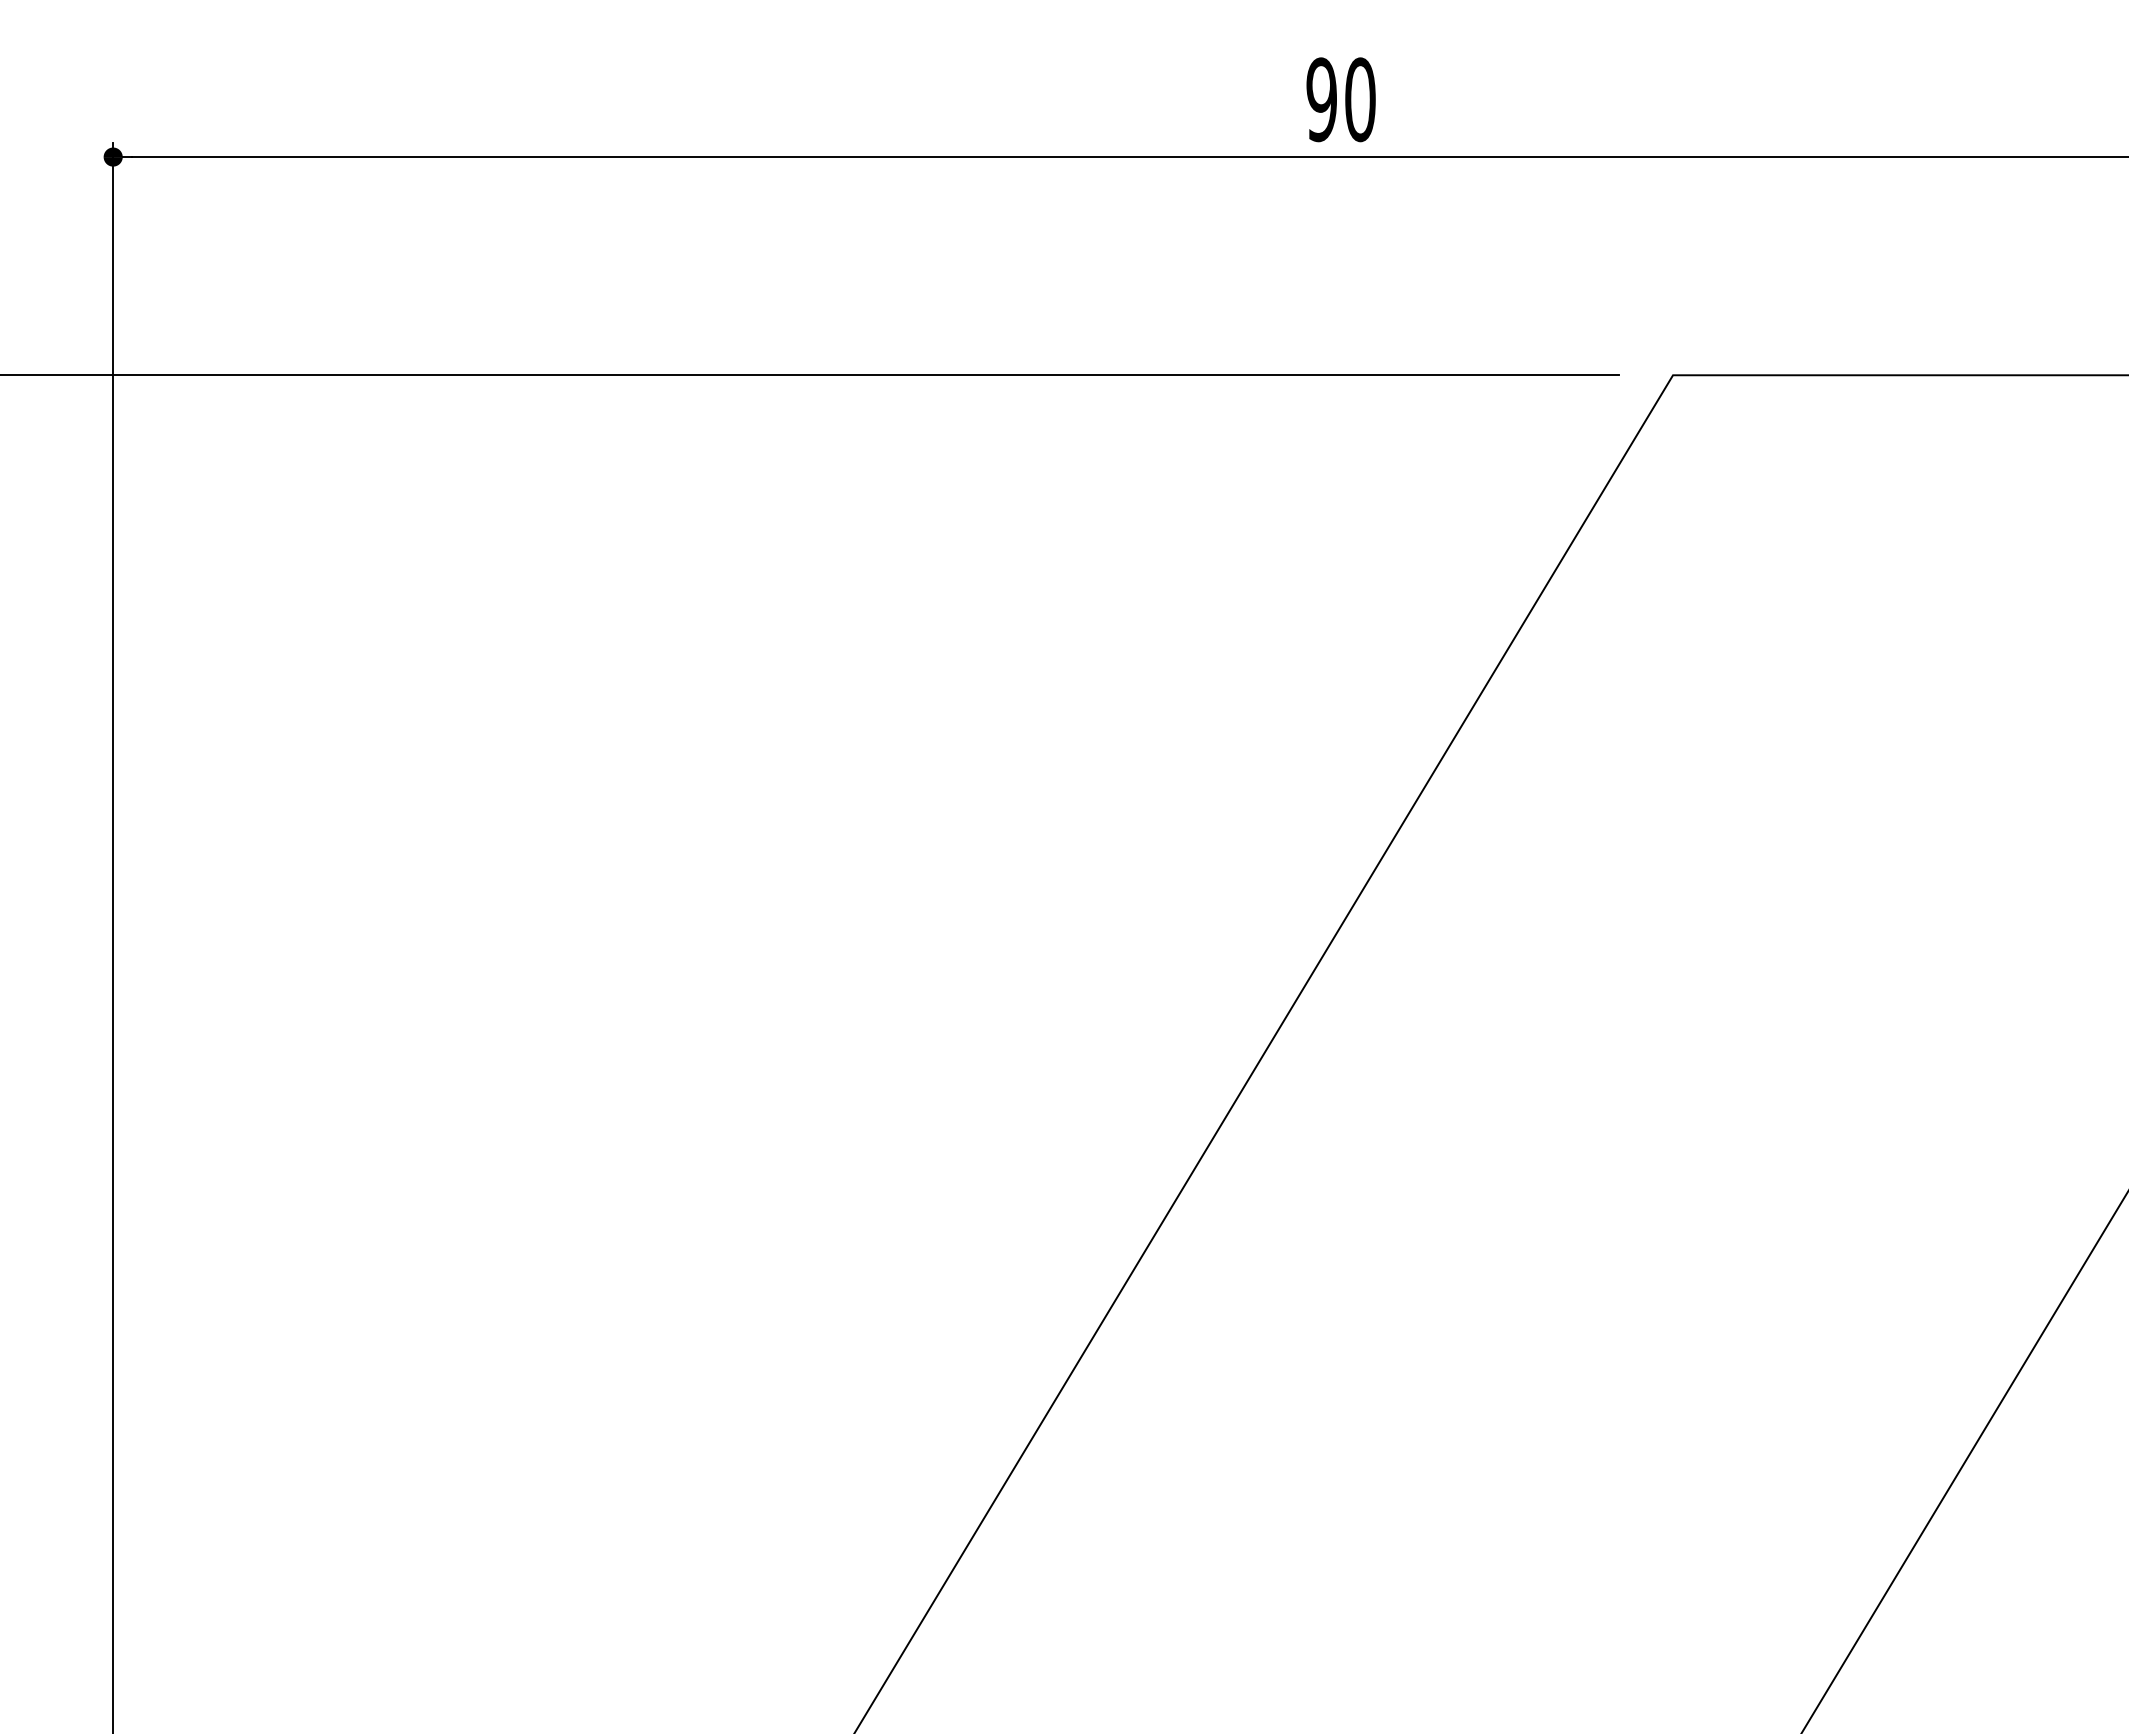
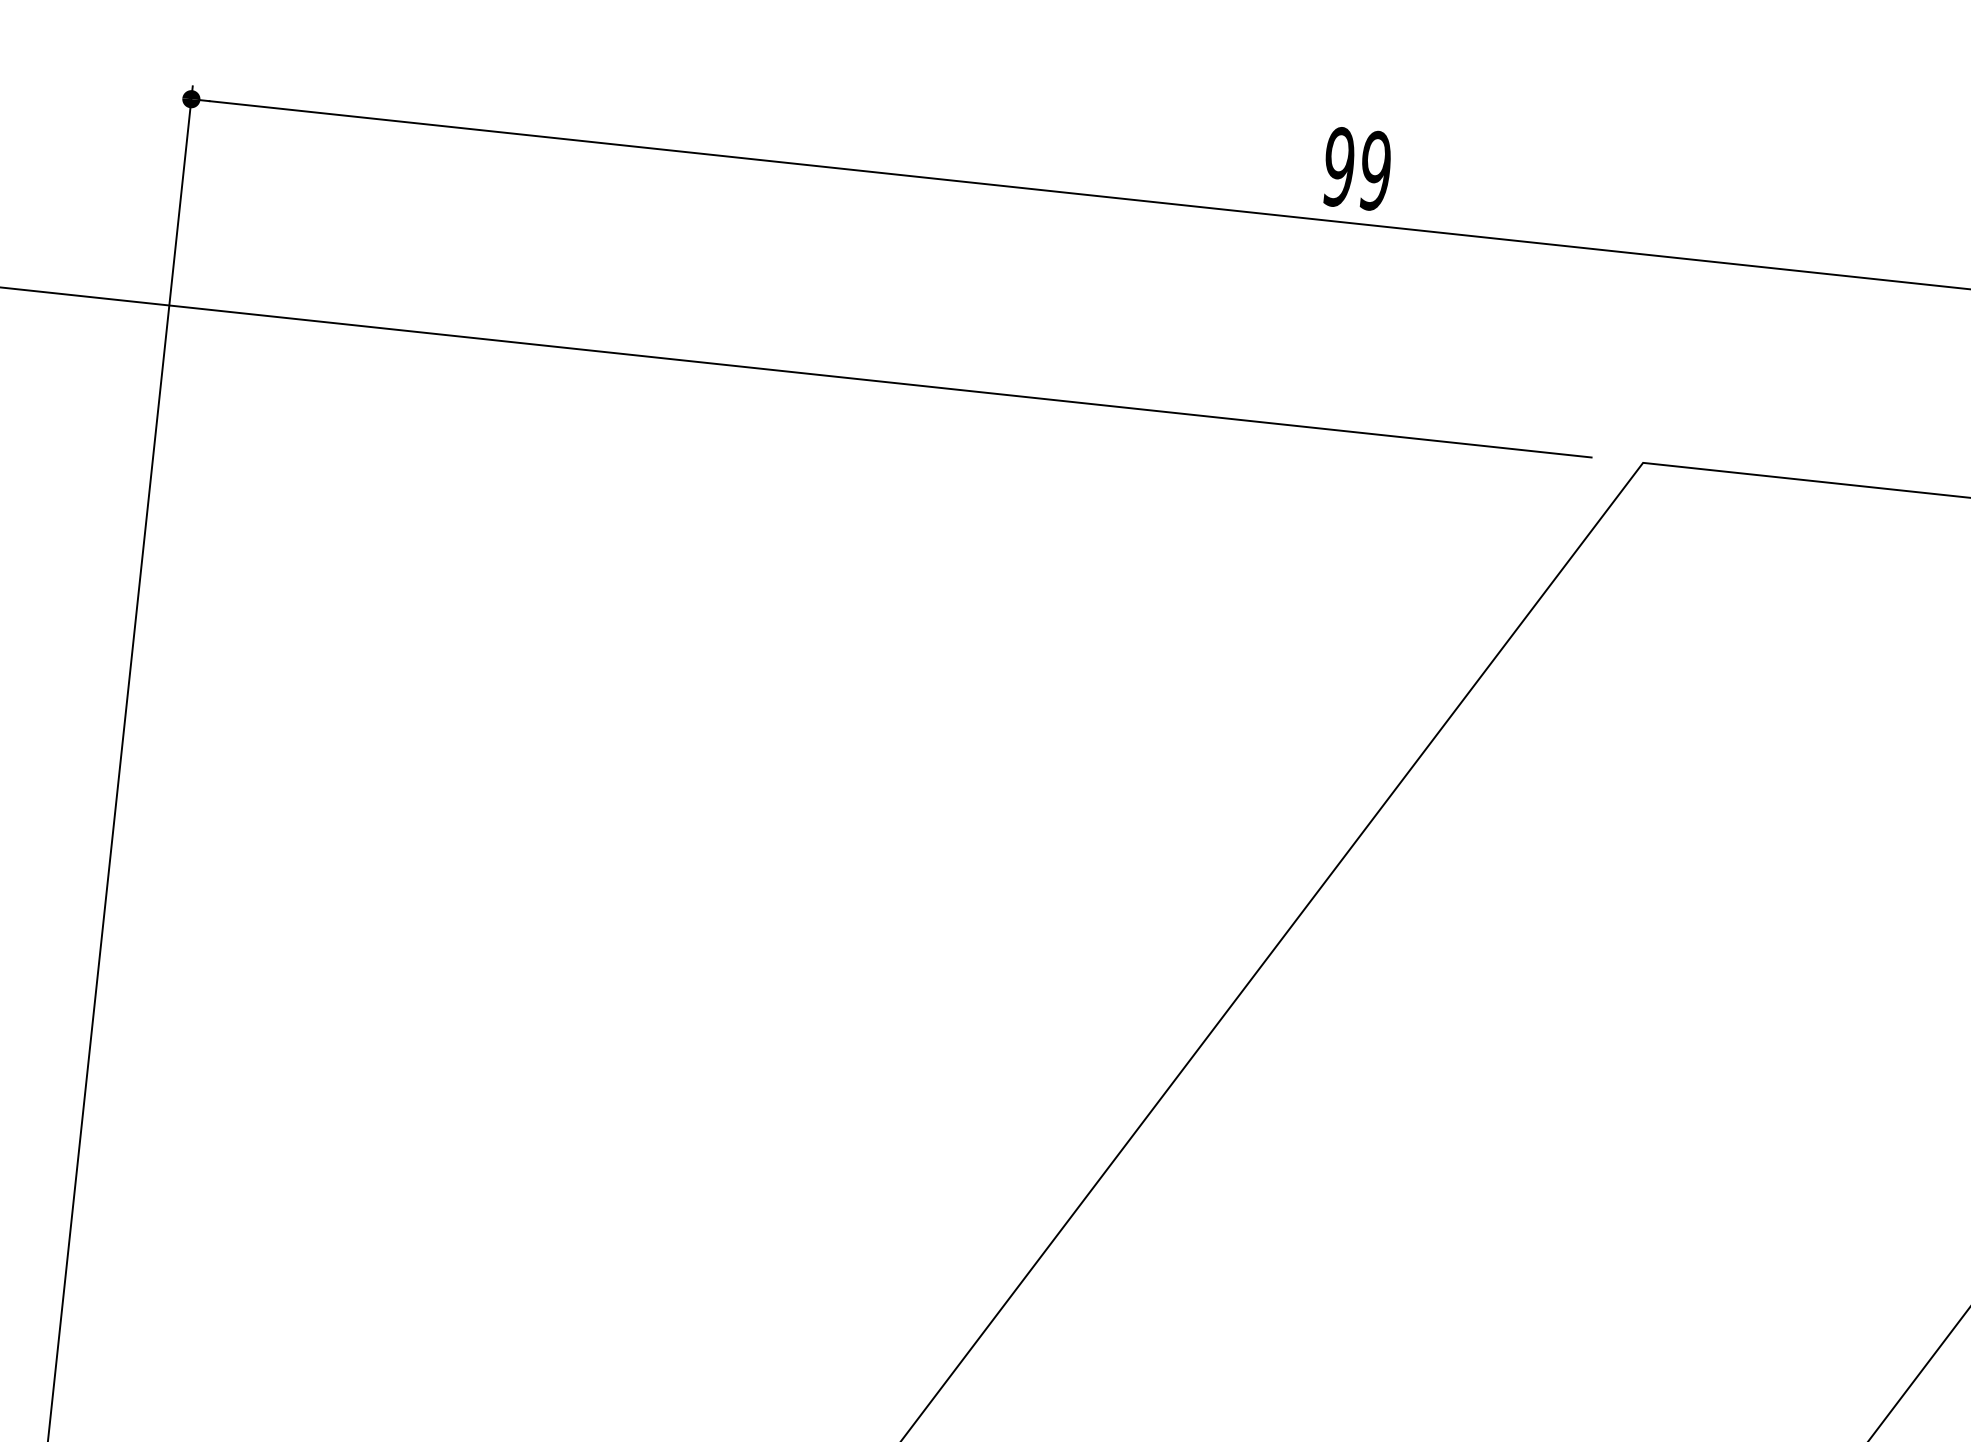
text: (1360, 99) -> (1375, 170), 90 -> 99

